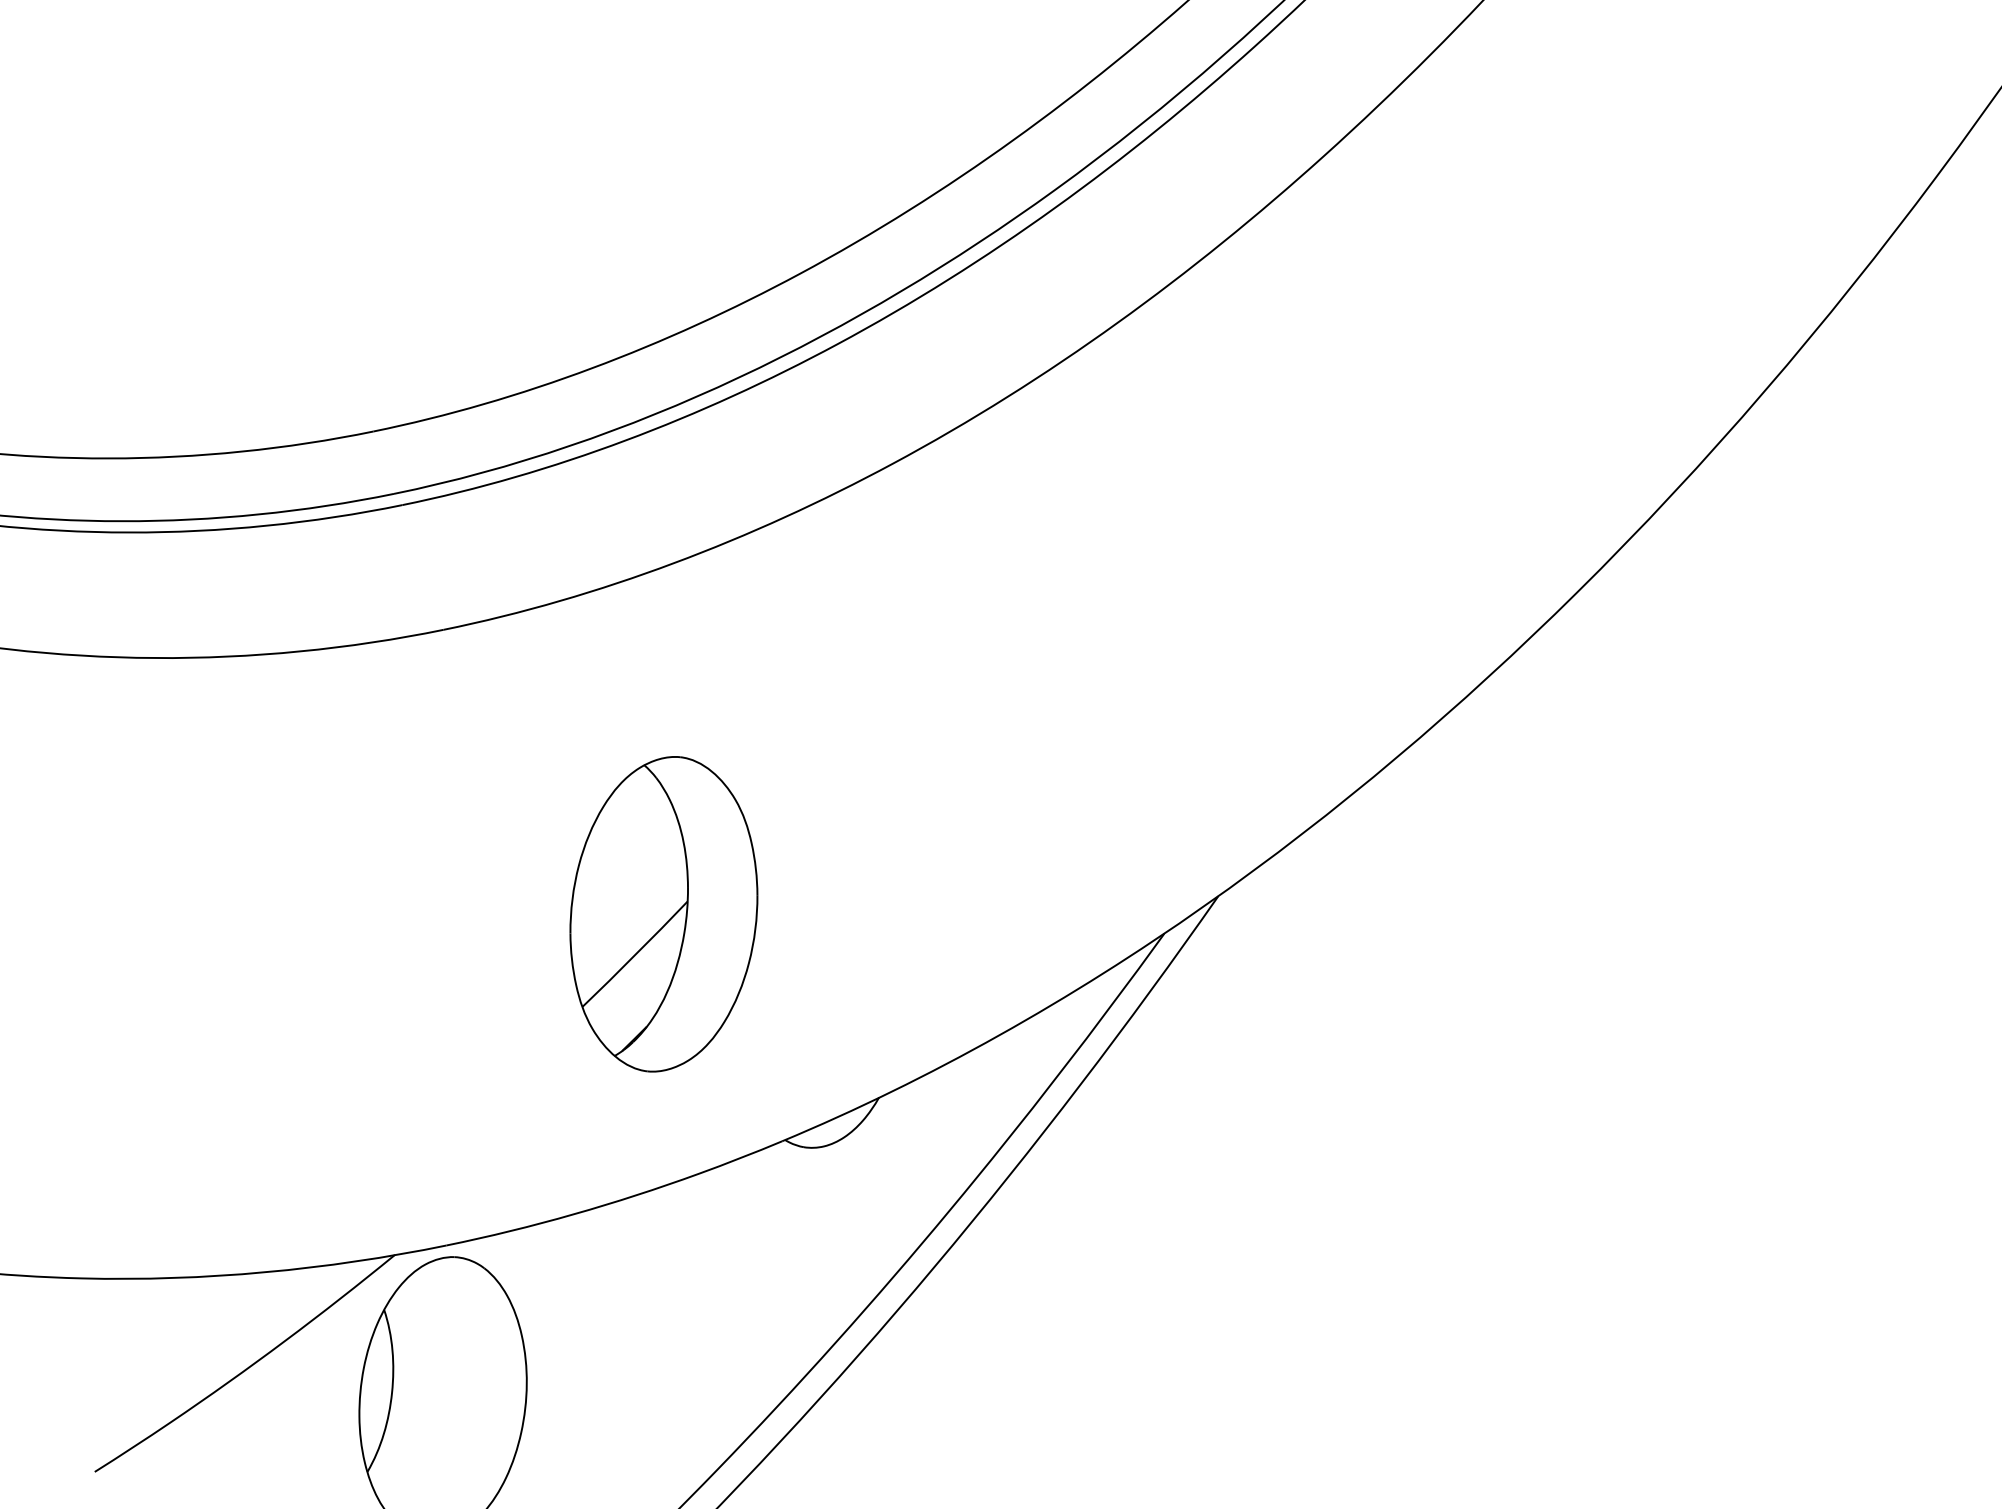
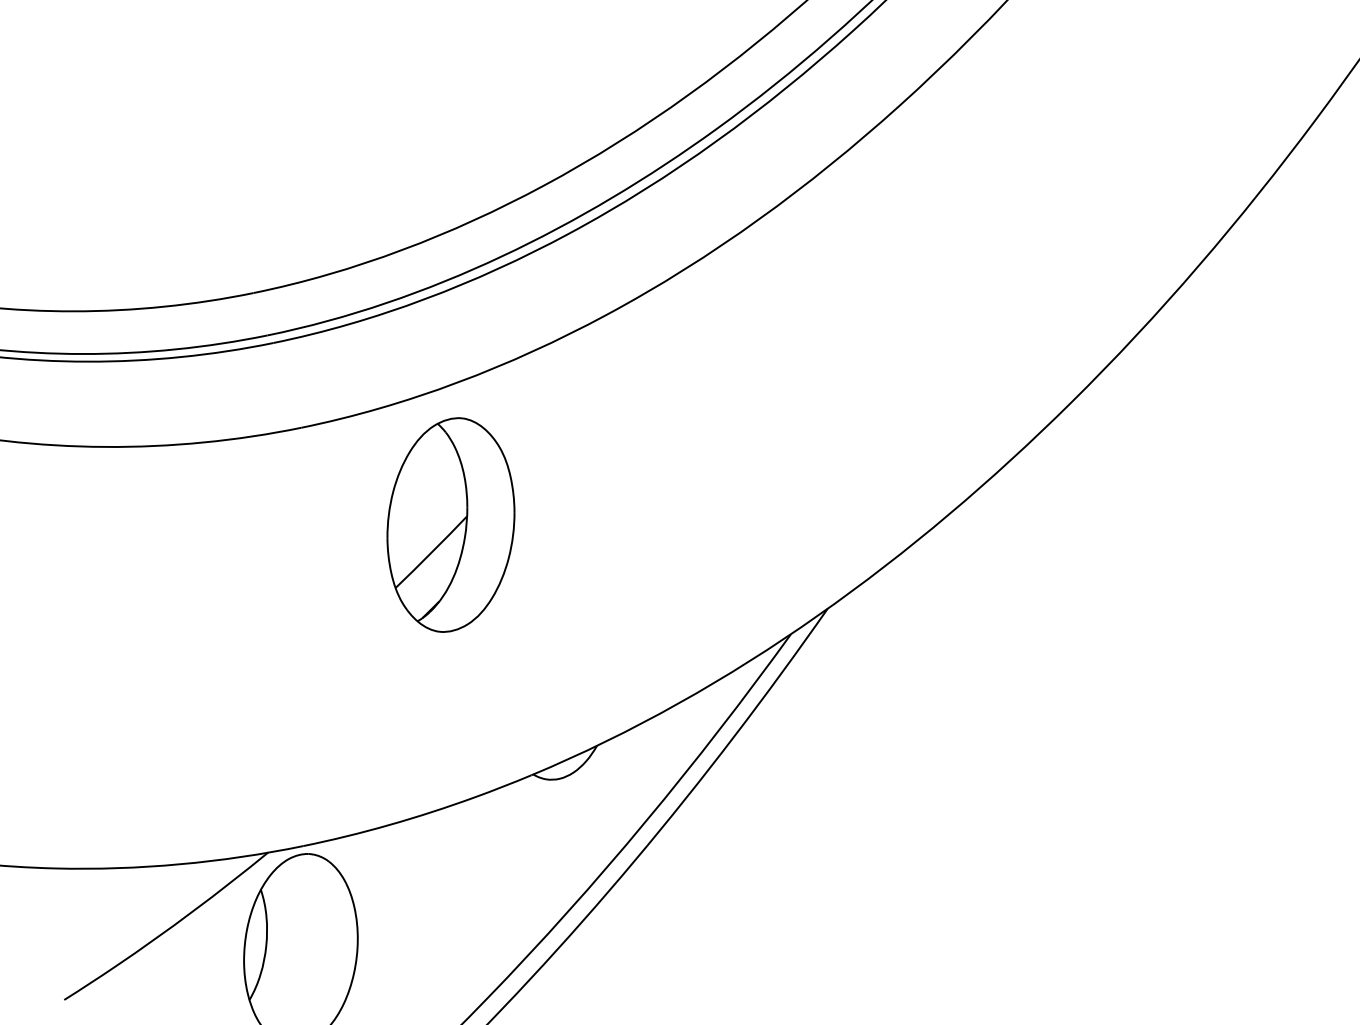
part: (663, 913) -> (450, 524), moved

